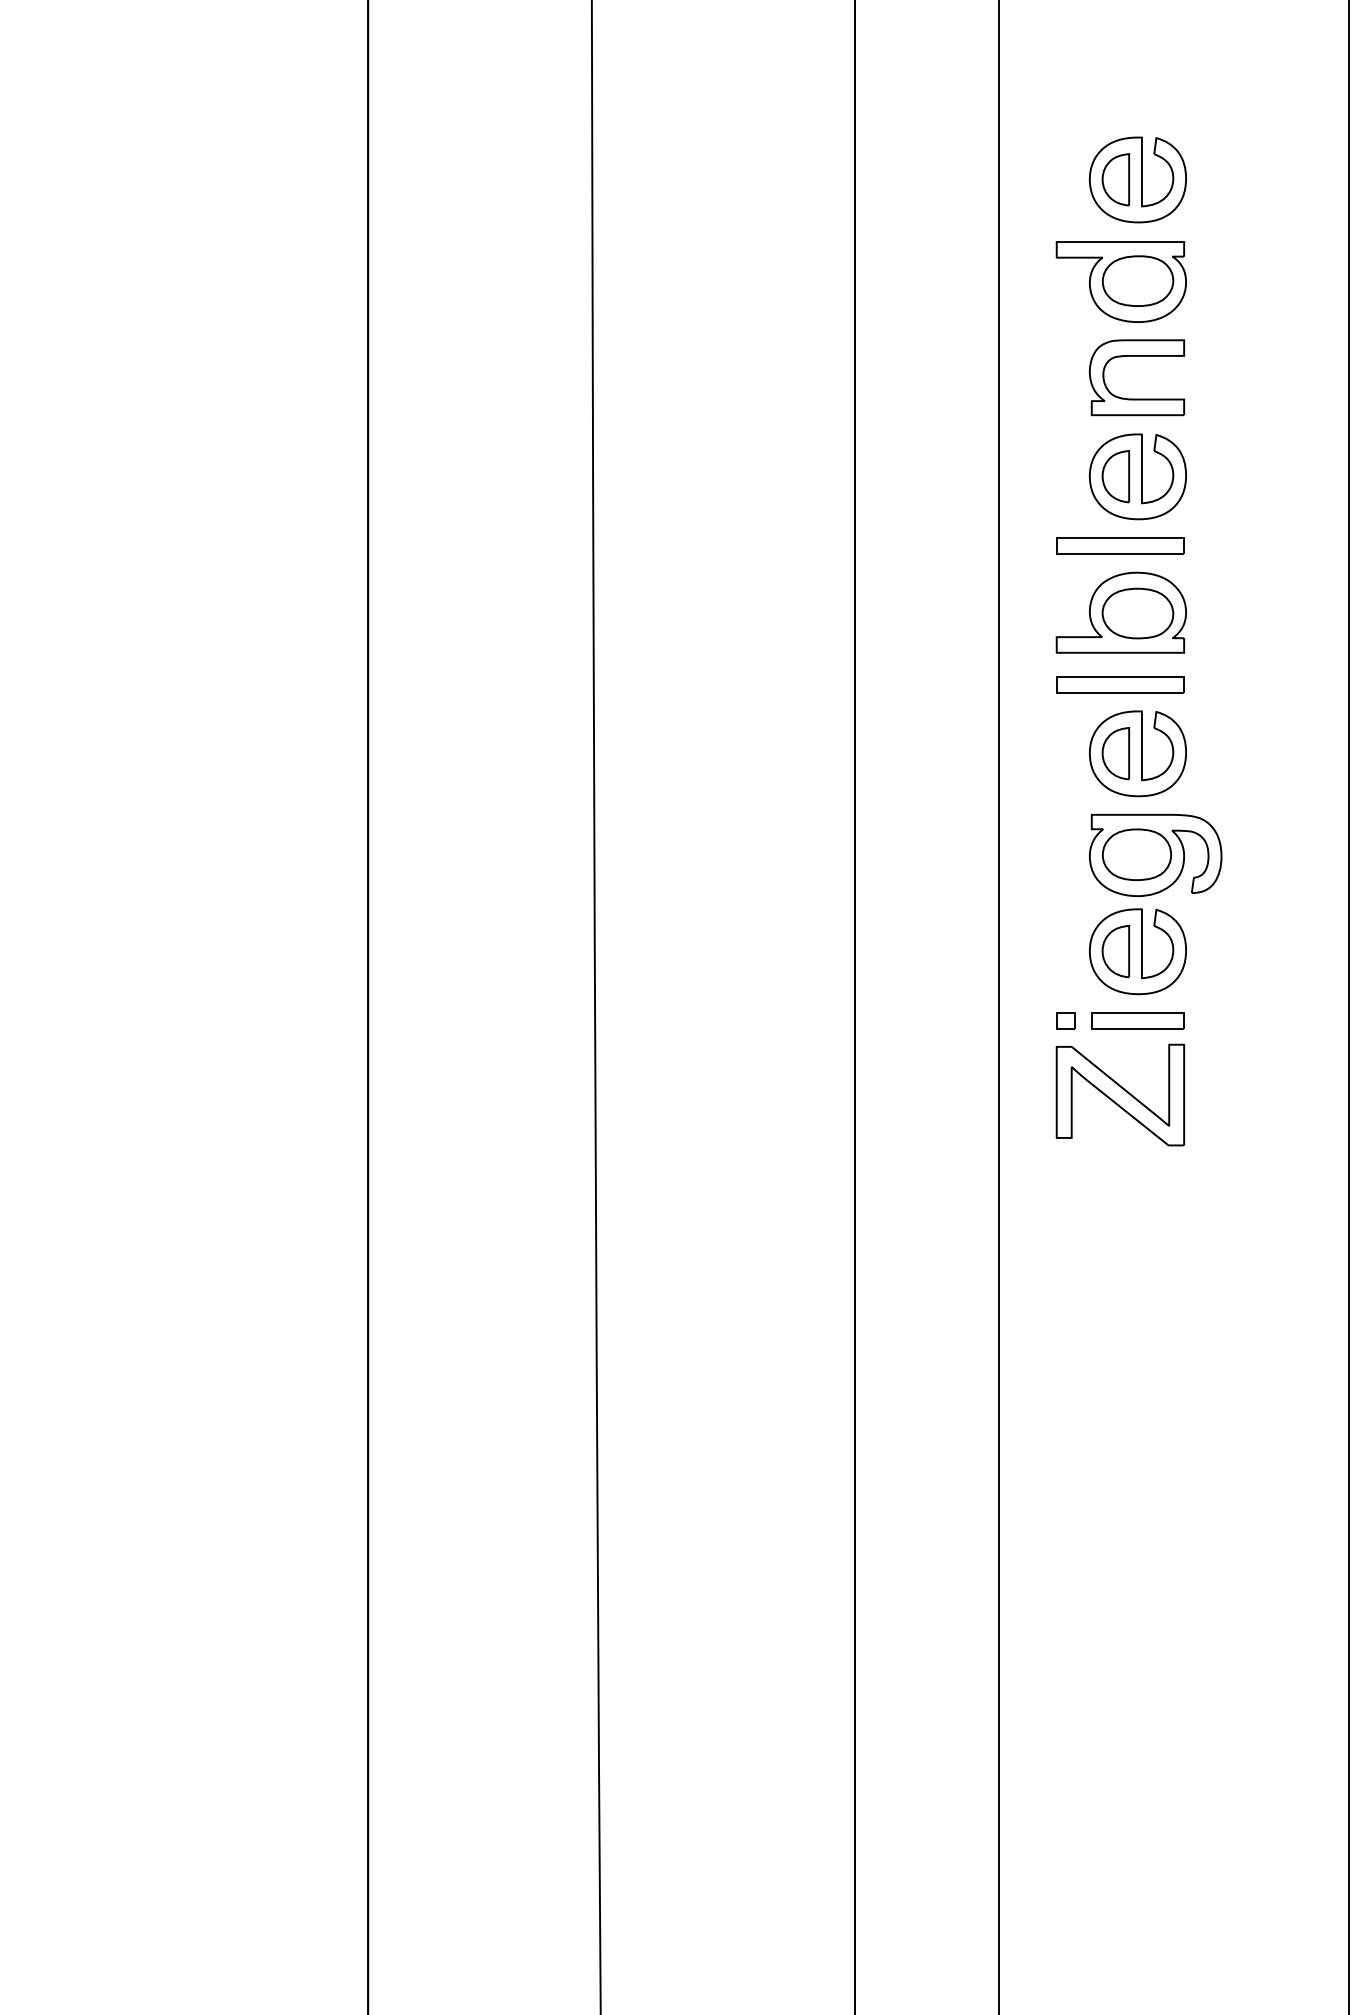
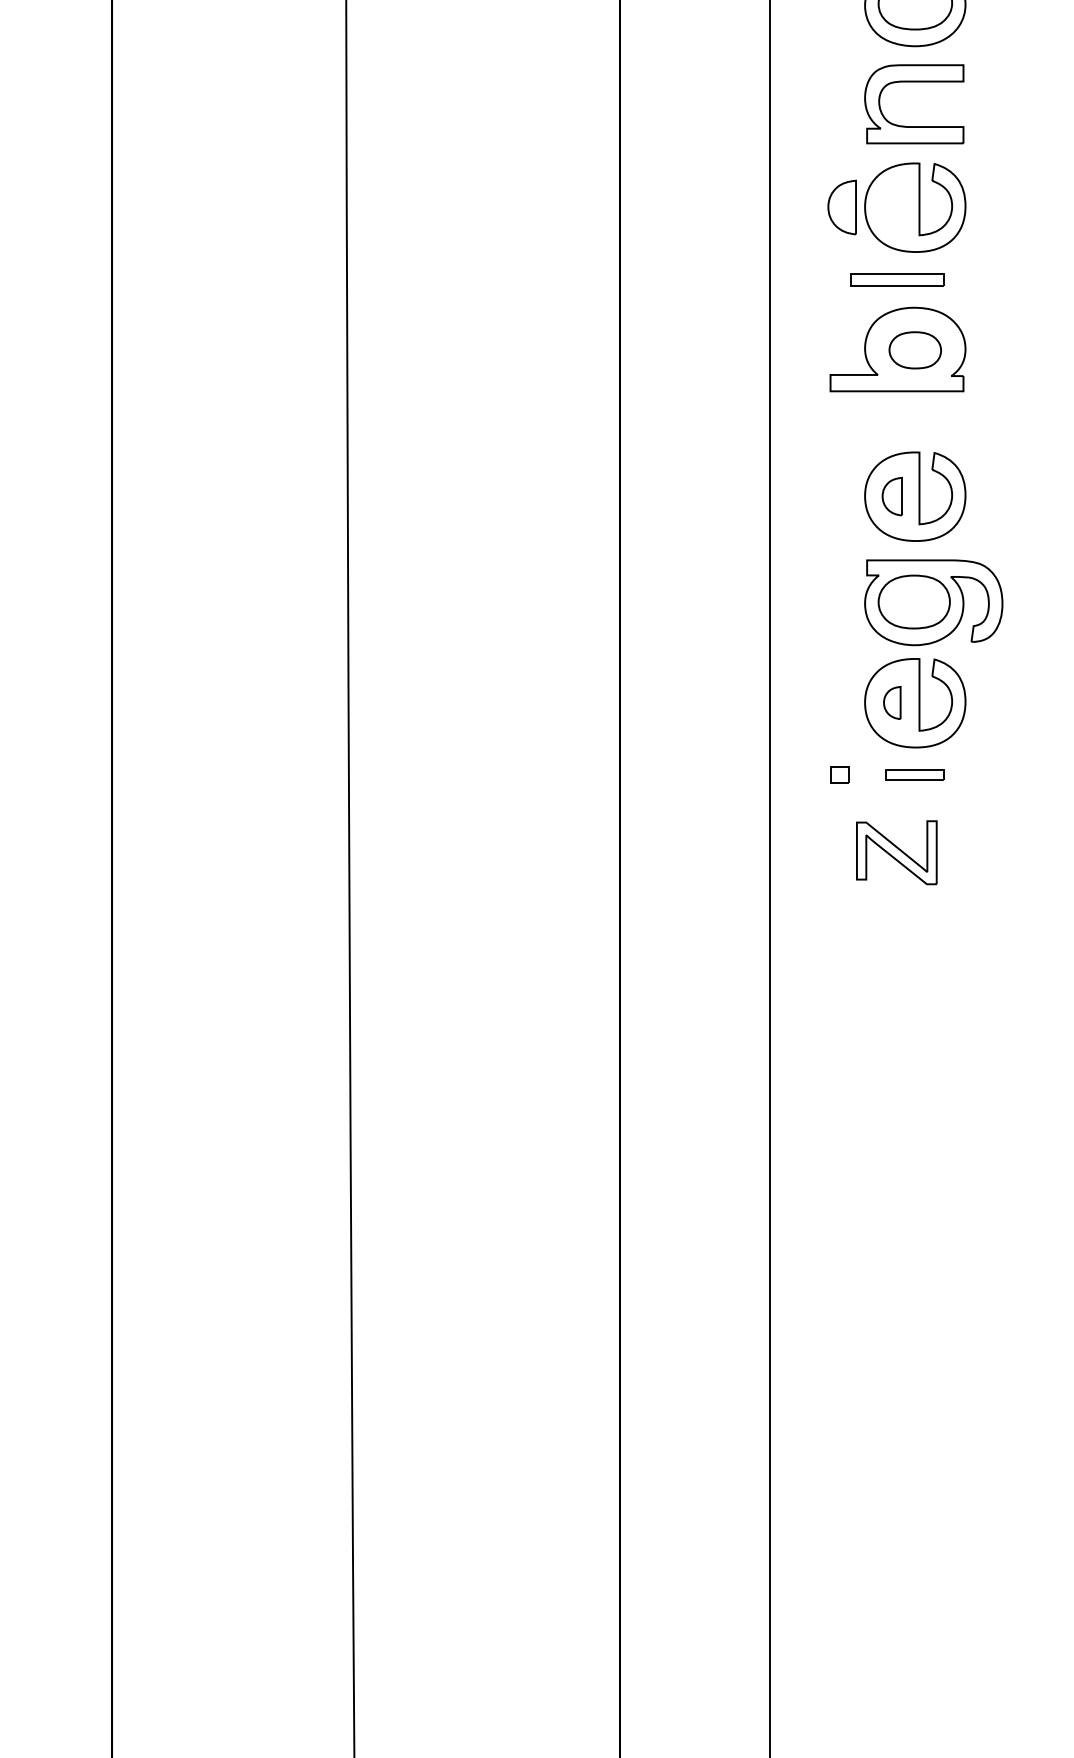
part: (1115, 476) -> (841, 207), moved
part: (1120, 545) -> (897, 279), size x0.7
part: (1137, 613) -> (914, 350), size x0.7
part: (1120, 684) -> (897, 424), removed
part: (1115, 753) -> (891, 496), size x0.7
part: (1115, 951) -> (891, 702), size x0.6
part: (1137, 1020) -> (914, 774), size x0.6
part: (1119, 1094) -> (896, 852), size x0.6

